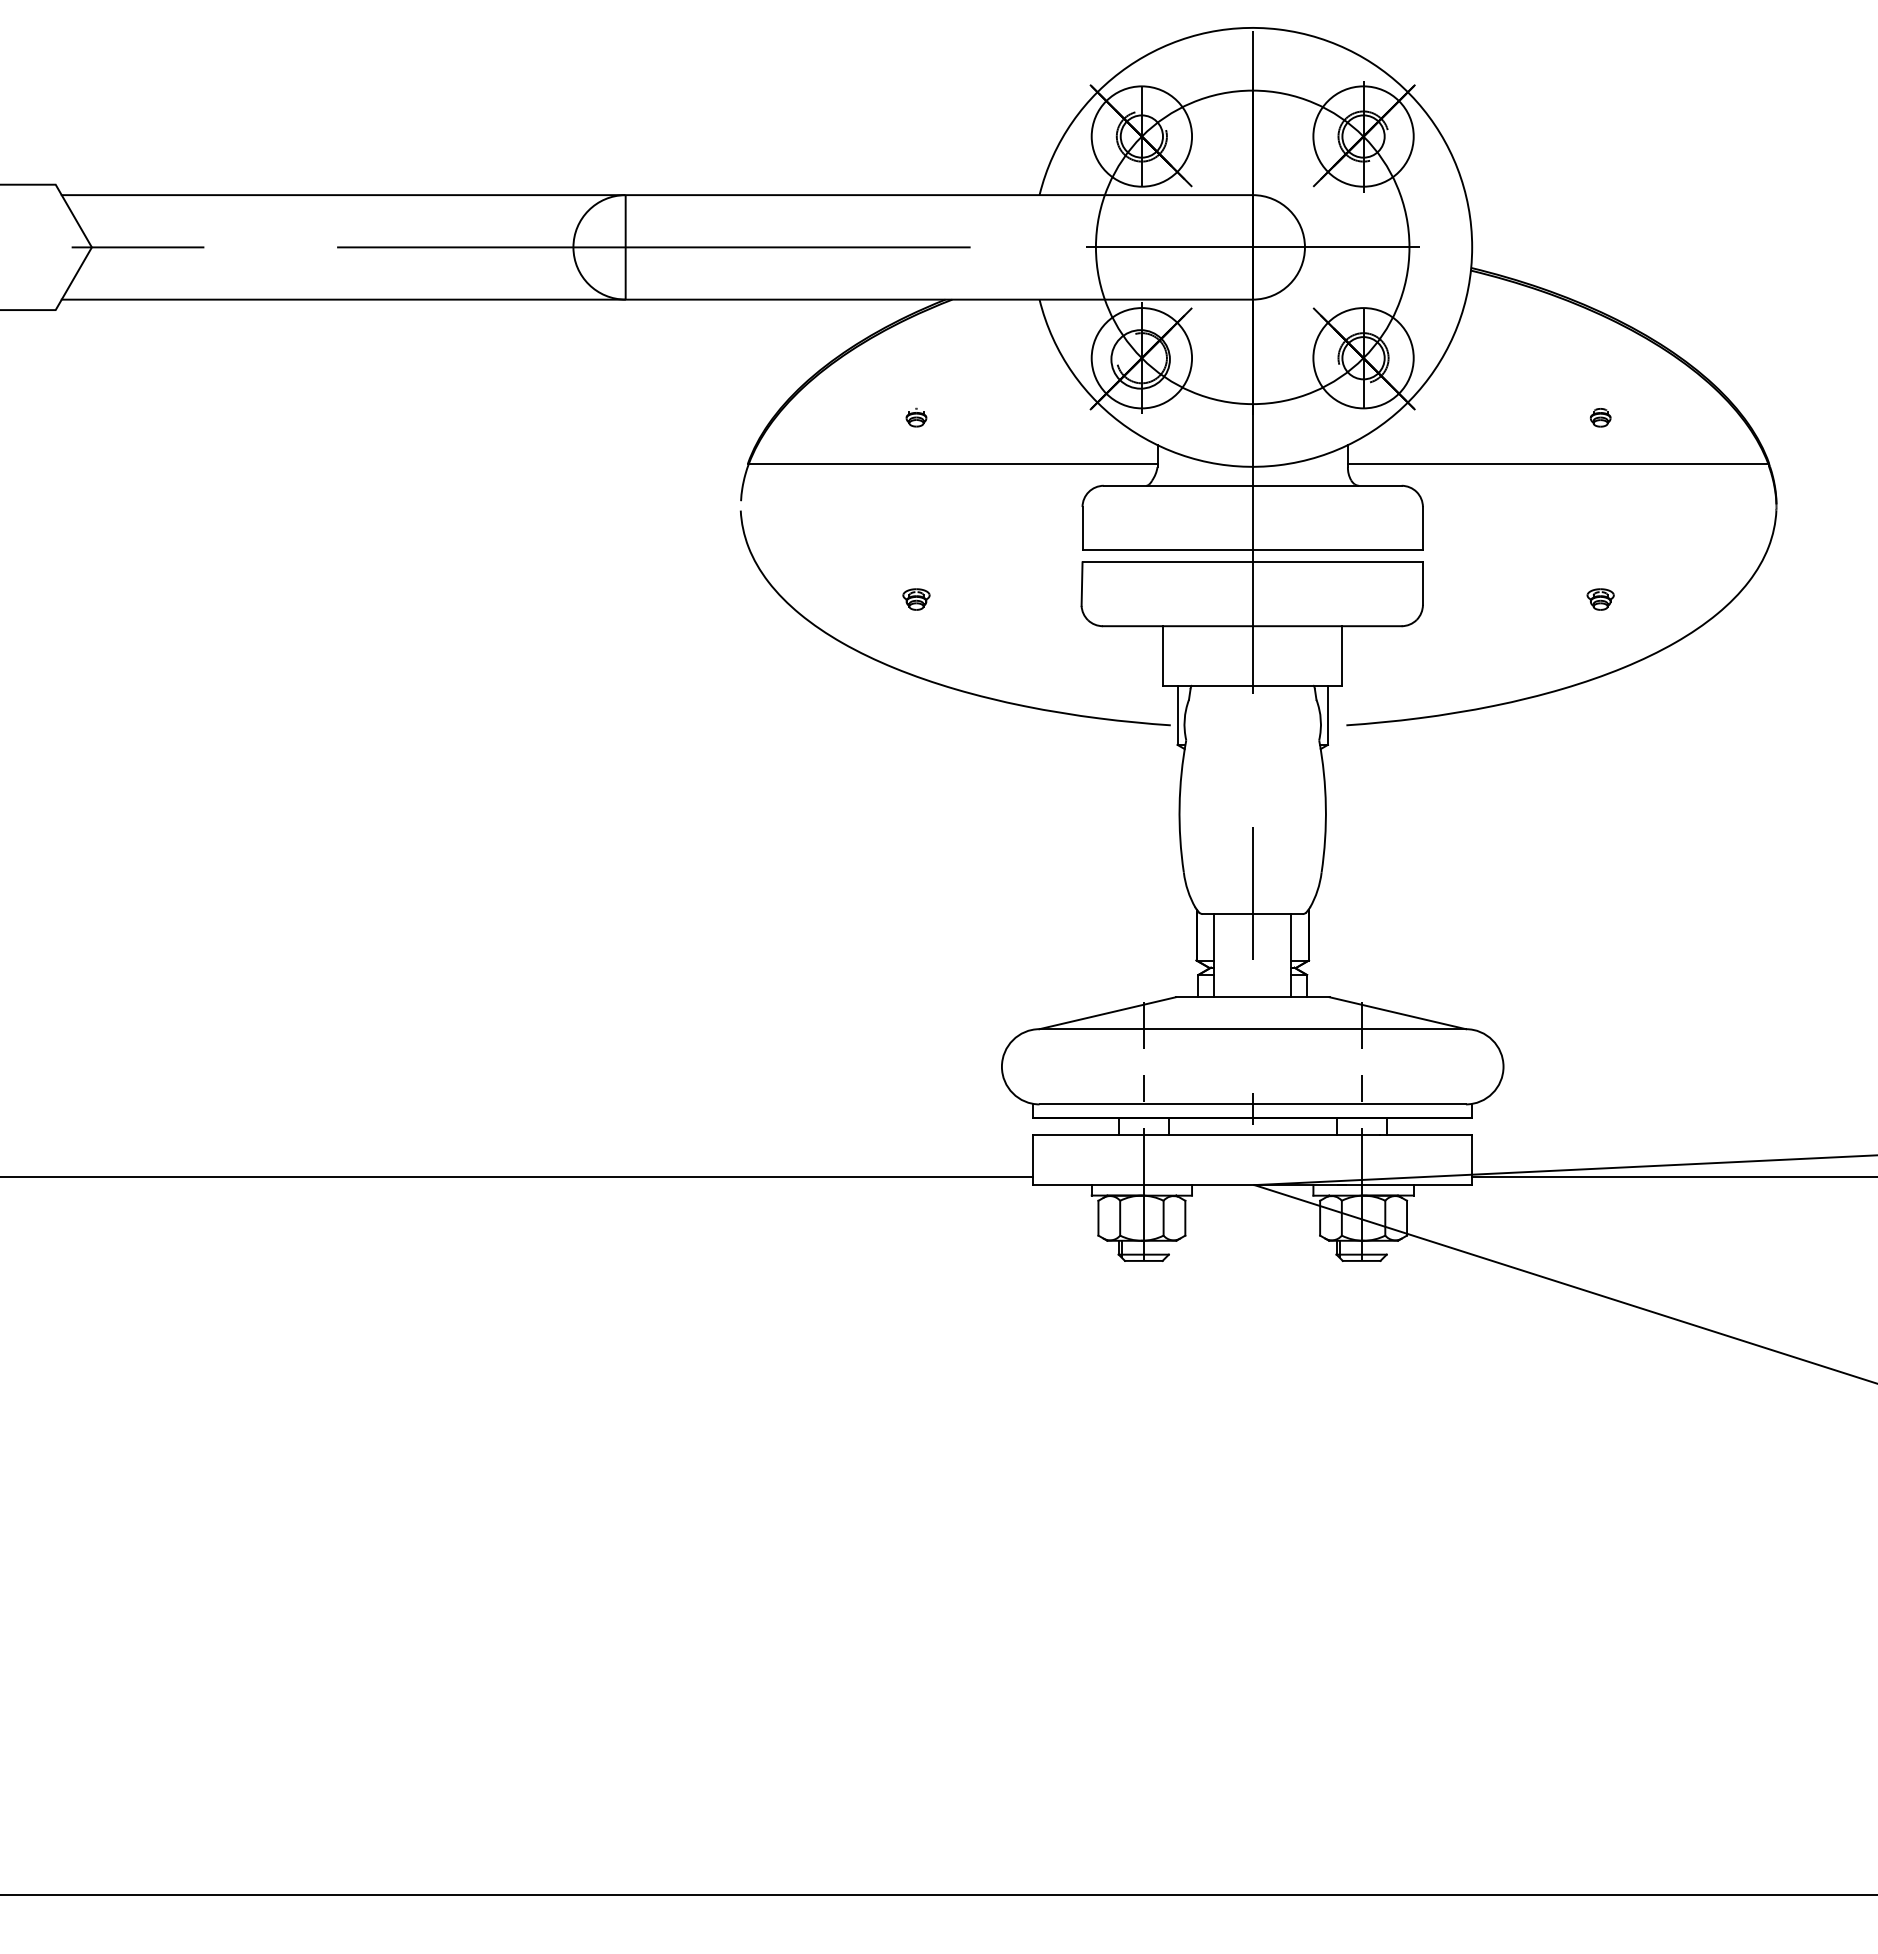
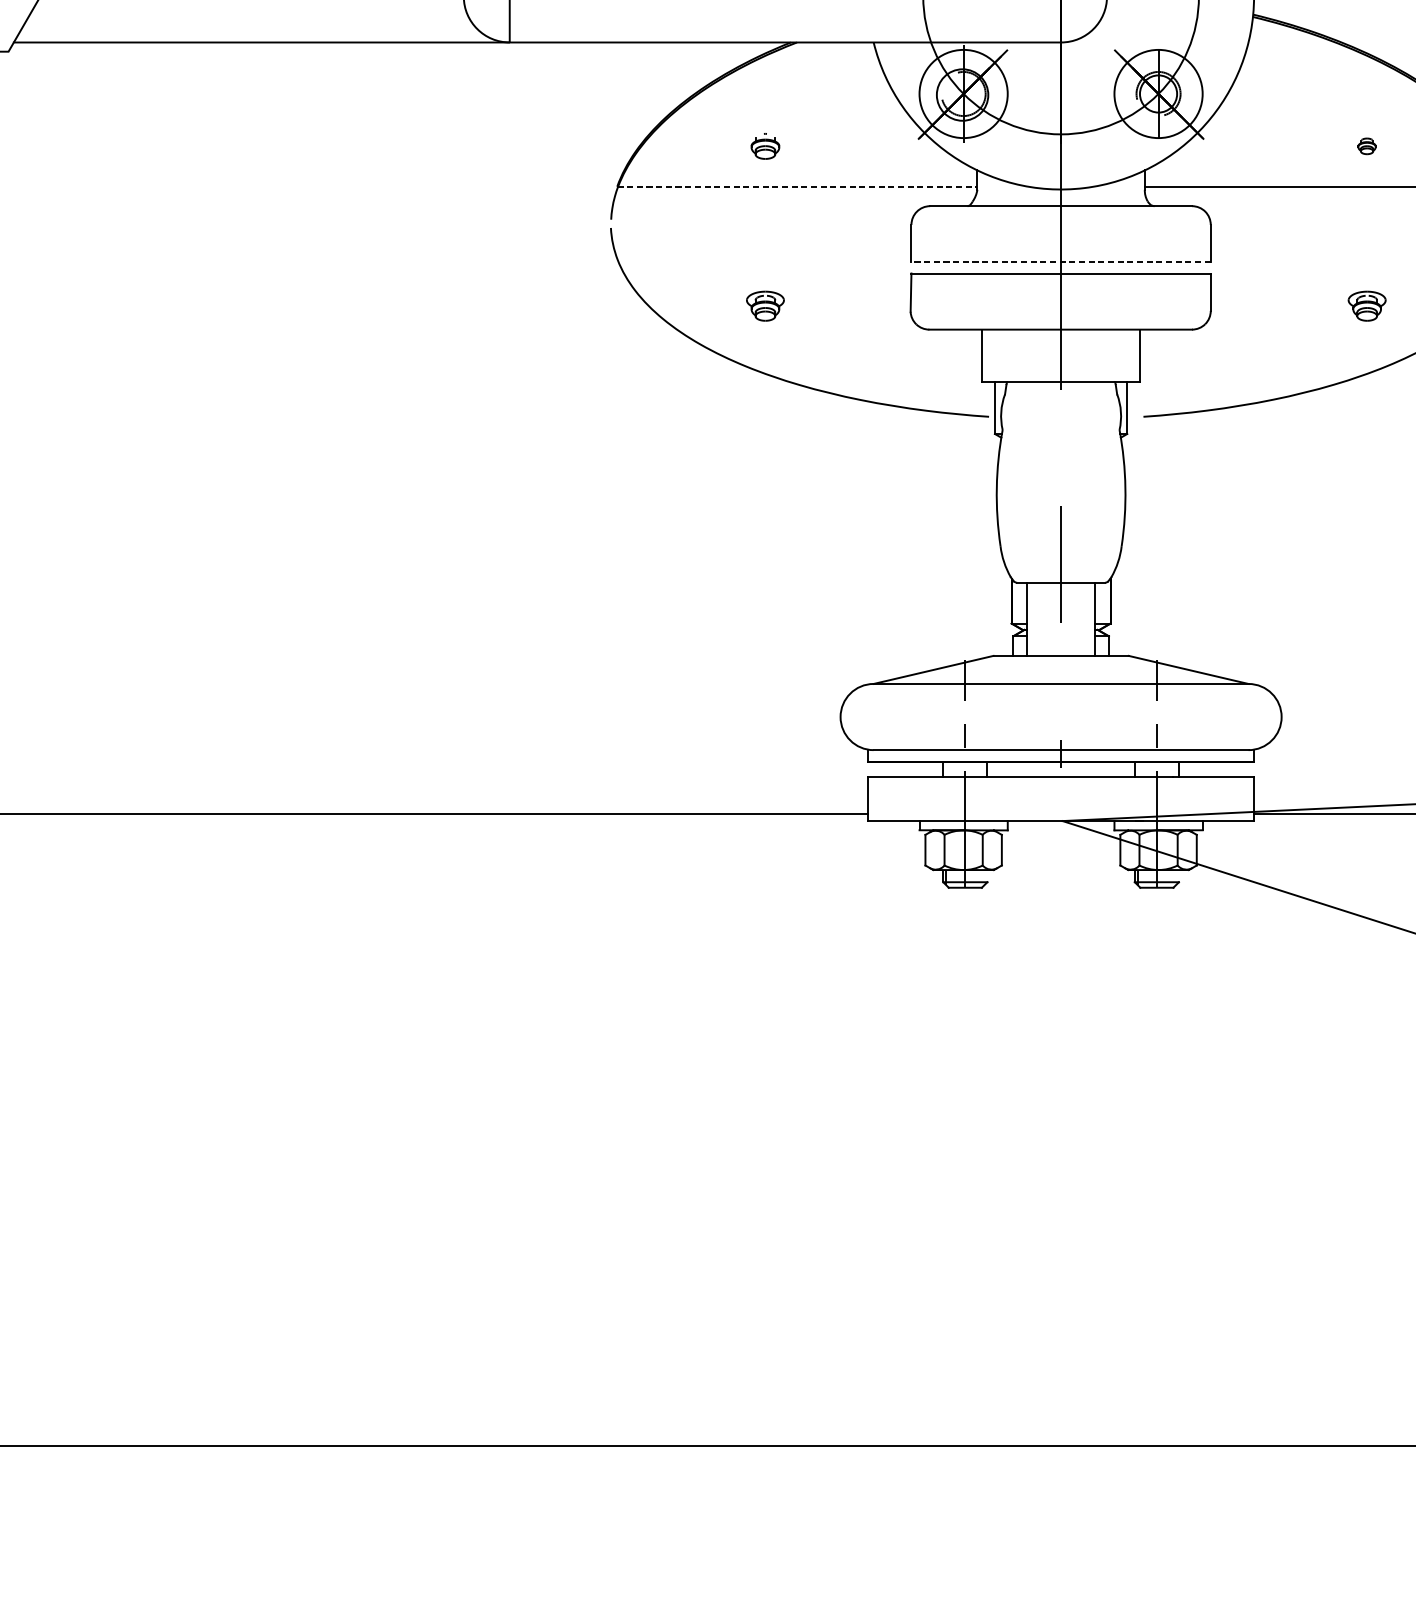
part: (916, 417) -> (765, 146), size x1.6
line: (952, 463) -> (797, 186), solid -> dashed
line: (1252, 549) -> (1060, 262), solid -> dashed
part: (916, 599) -> (765, 306), size x1.6
part: (1600, 599) -> (1366, 306), size x1.6

